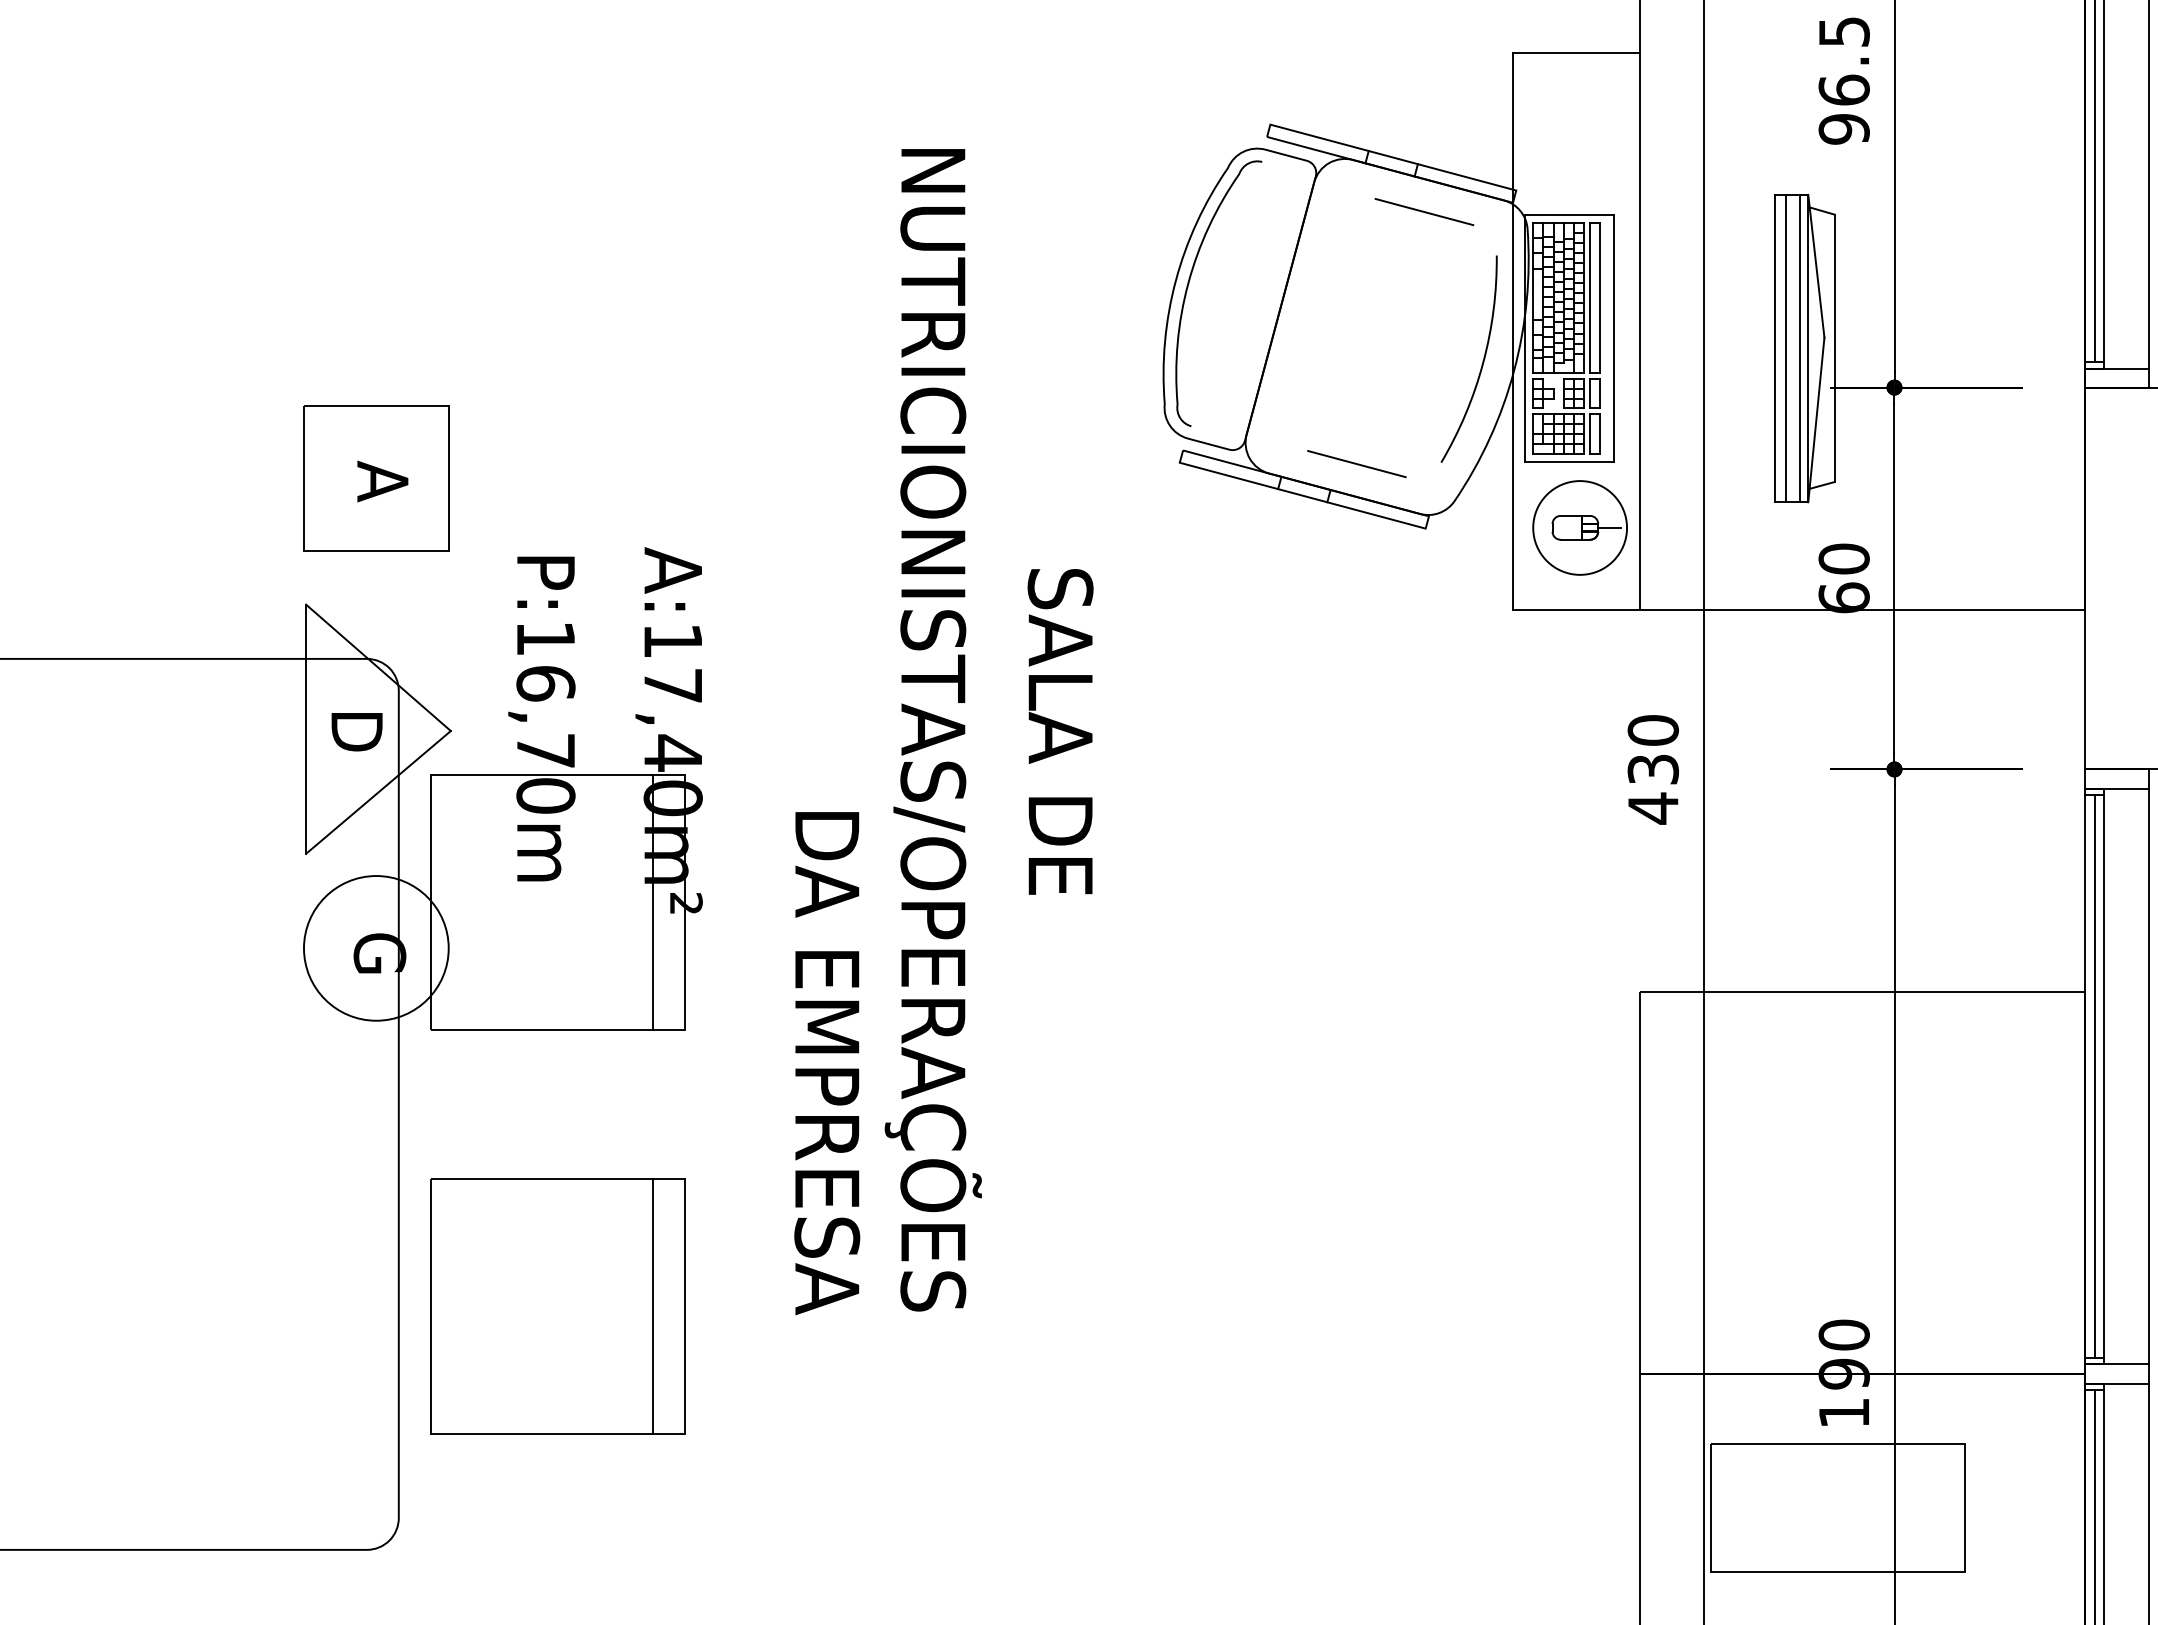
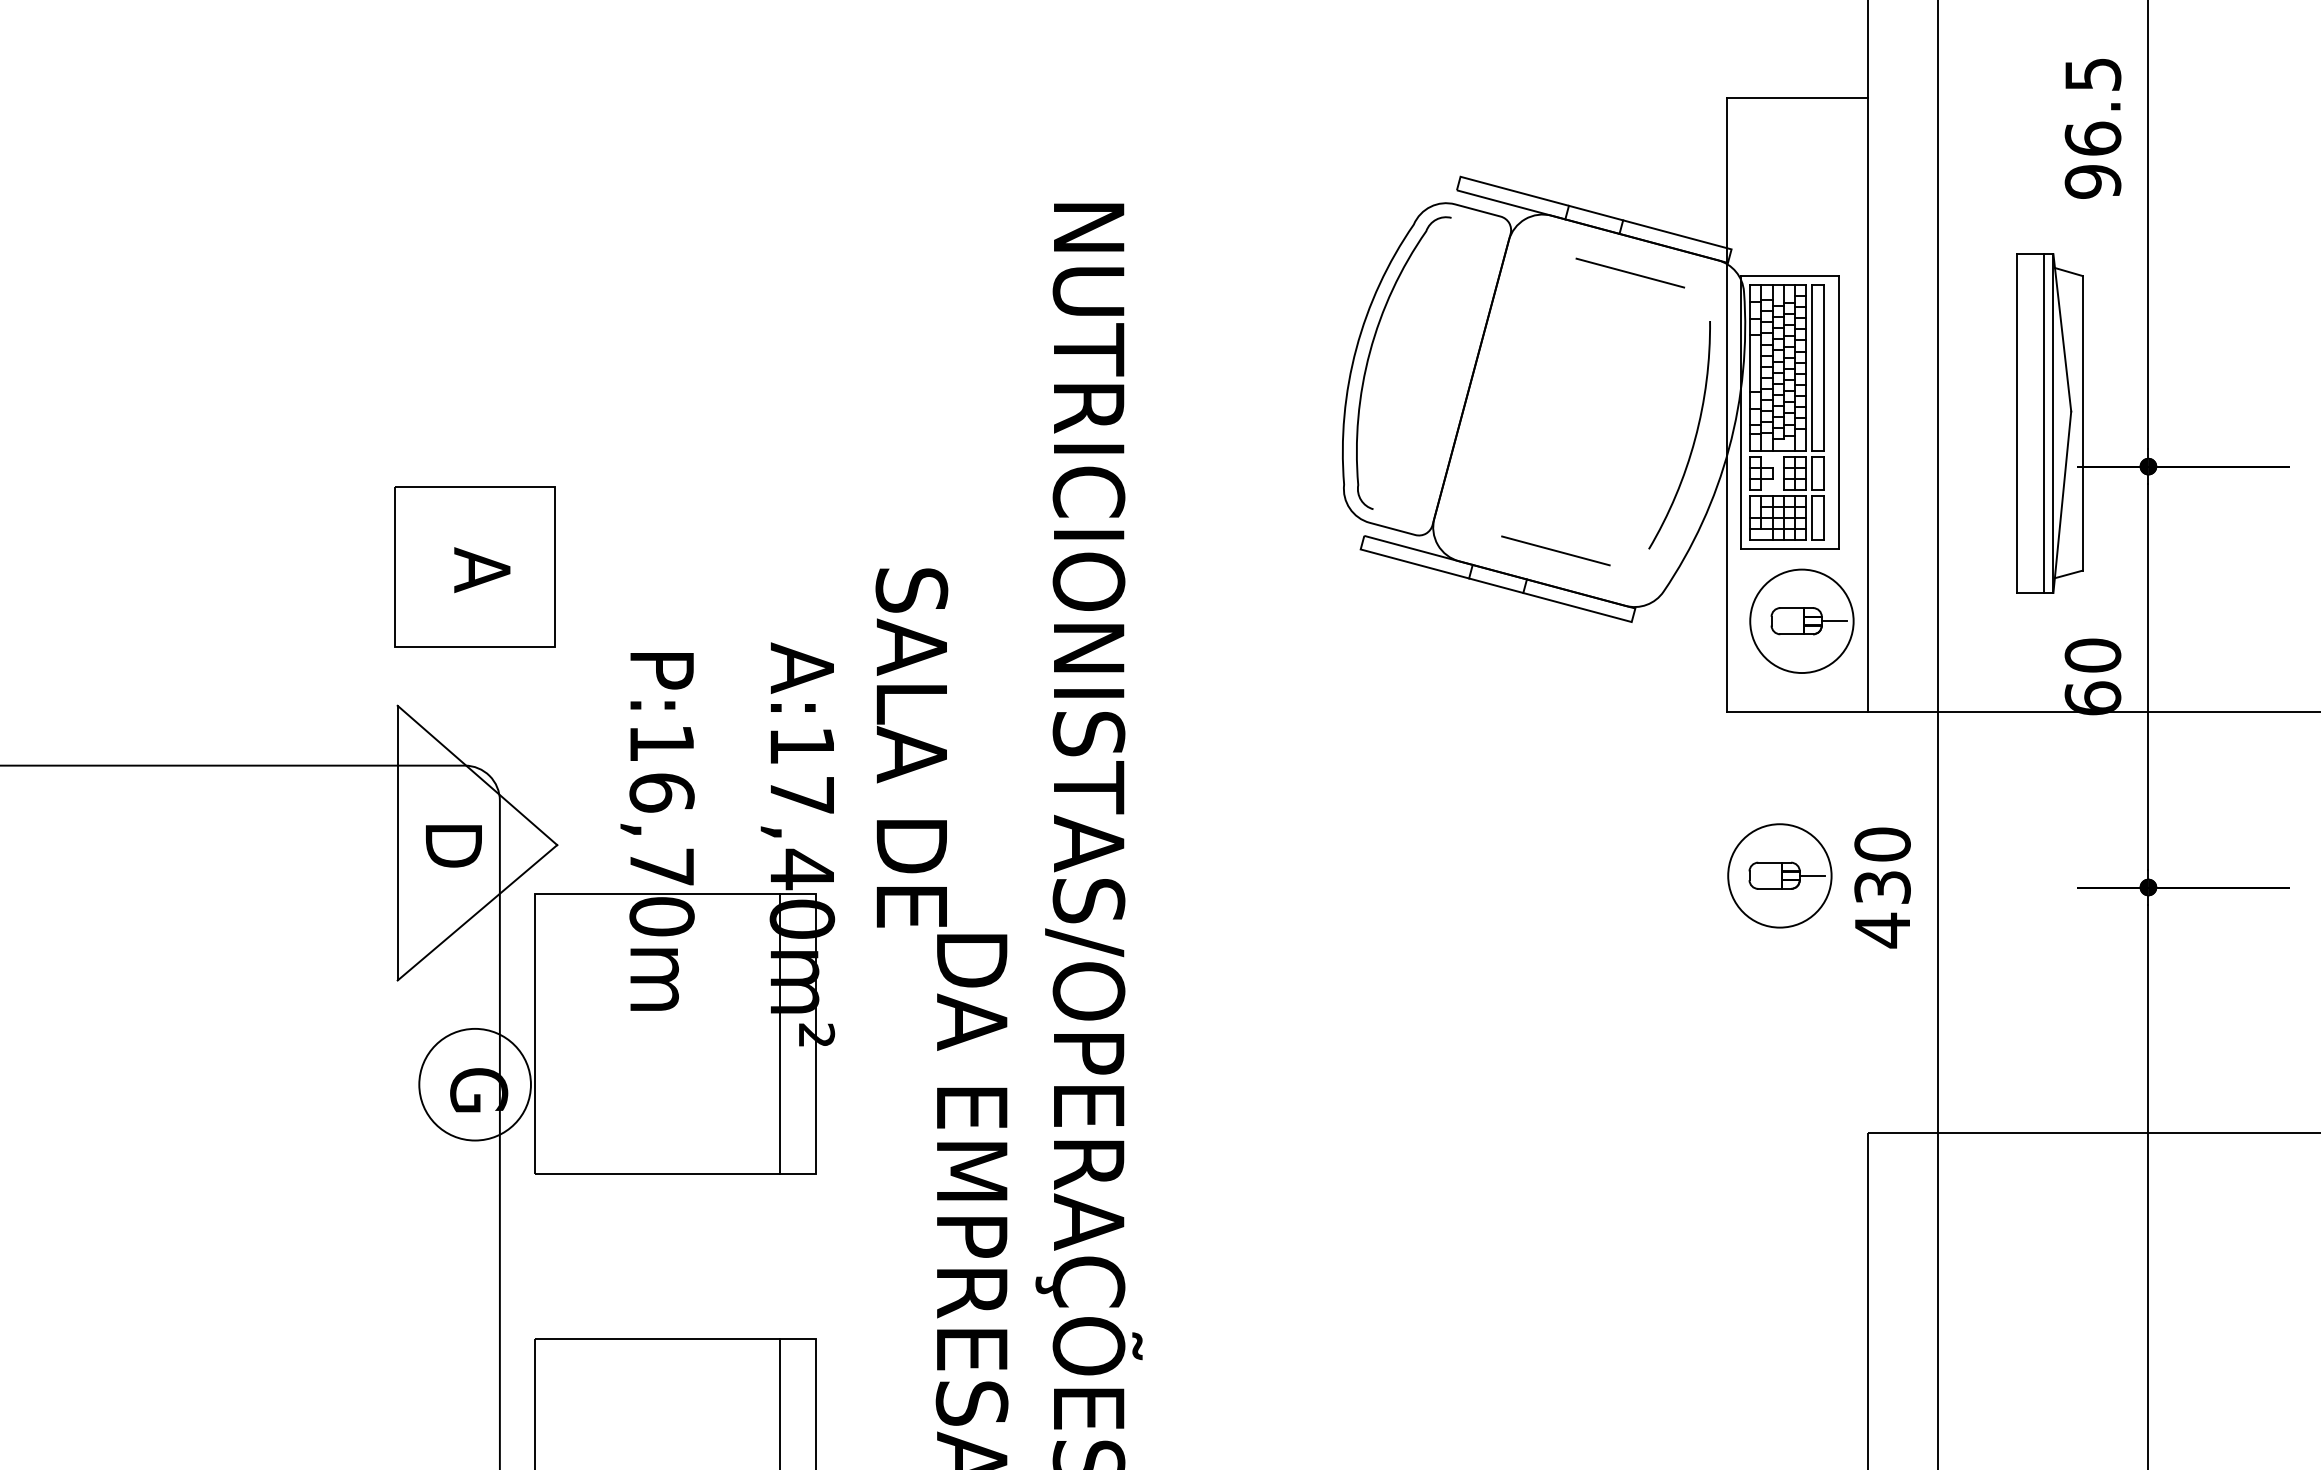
line: (1786, 348) -> (2029, 423), removed
text: (1060, 731) -> (911, 747), moved
part: (1559, 758) -> (1779, 875), added
circle: (375, 948) -> (474, 1084), size x0.7

